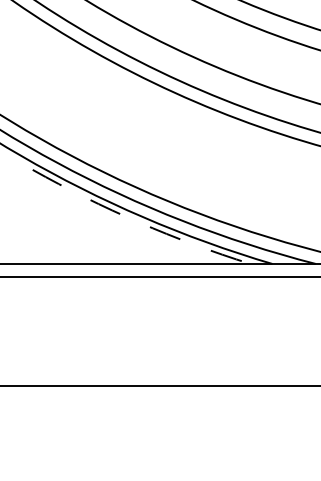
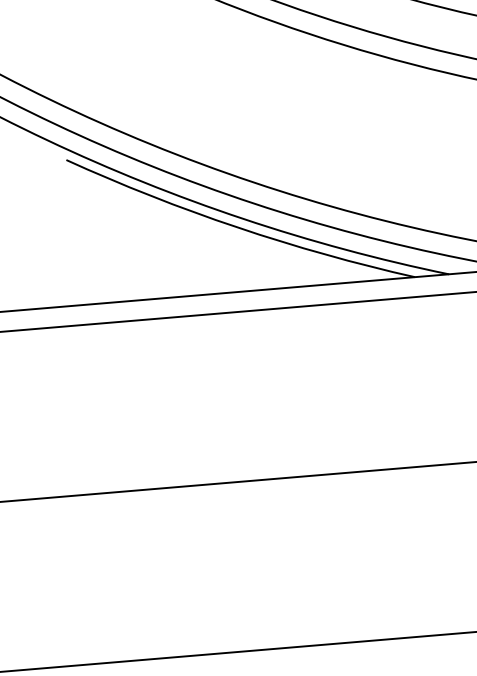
arc: (139, 222) -> (238, 227), dashed -> solid

